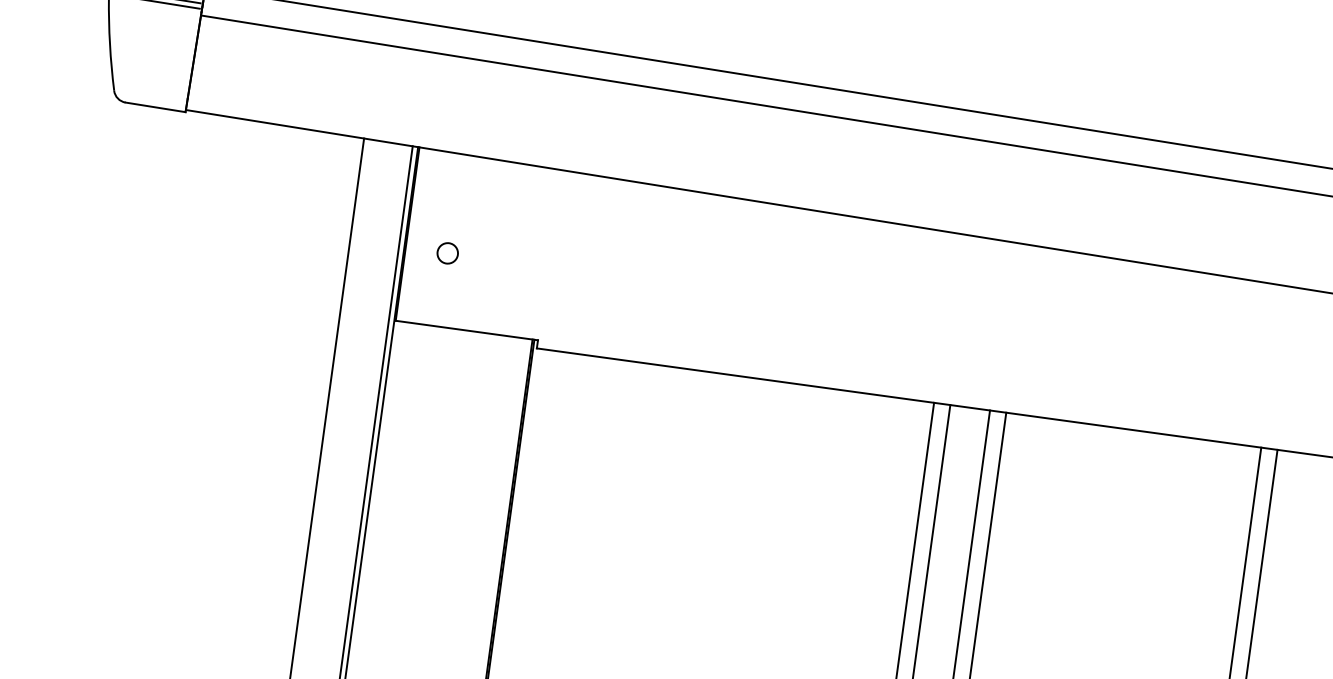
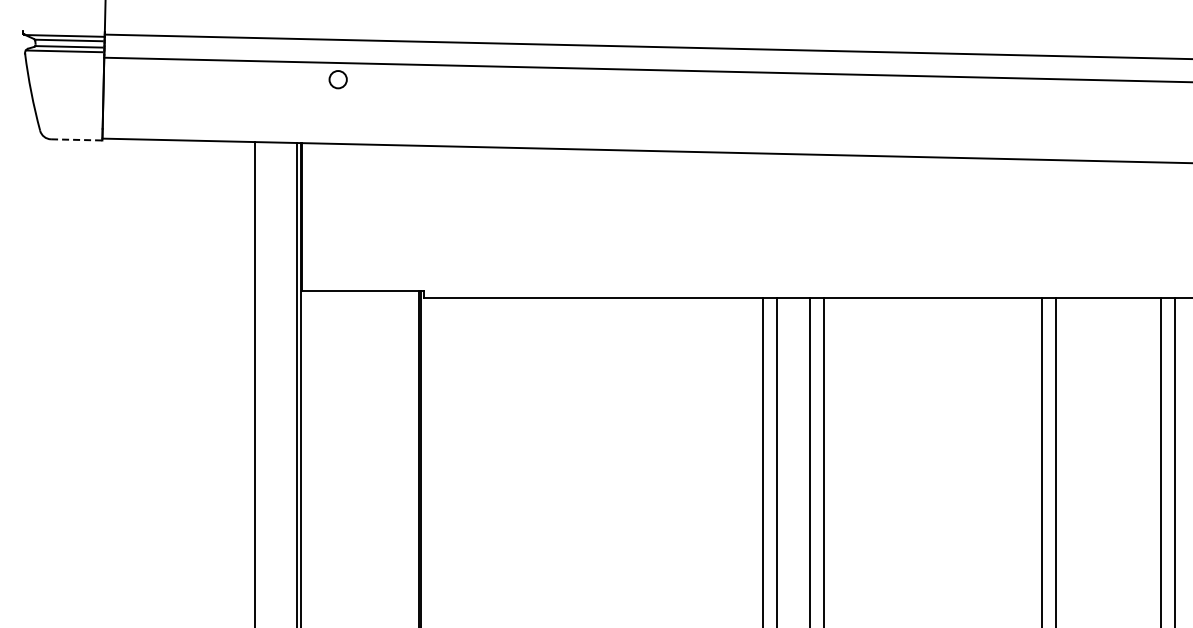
line: (155, 106) -> (76, 139), solid -> dashed
circle: (446, 253) -> (337, 79), moved

